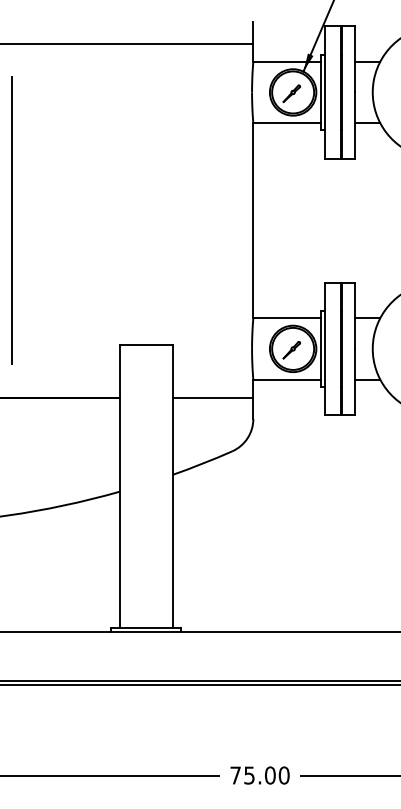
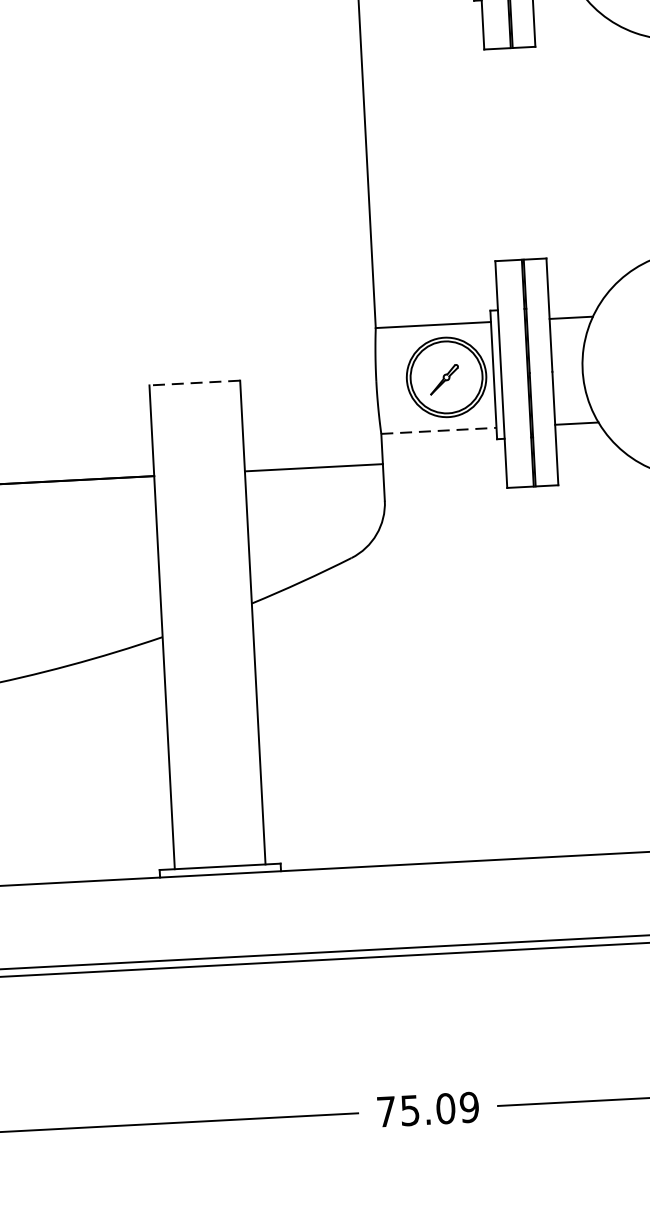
line: (146, 344) -> (195, 382), solid -> dashed
line: (287, 379) -> (439, 430), solid -> dashed
text: (283, 775) -> (468, 1107), 75.00 -> 75.09

